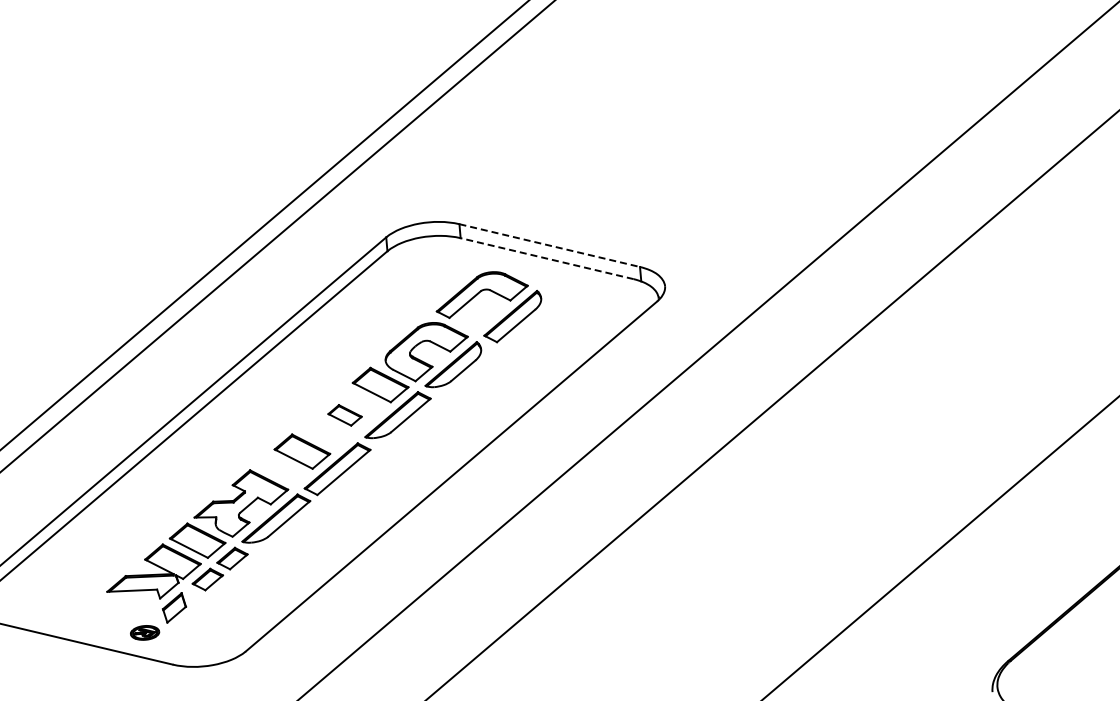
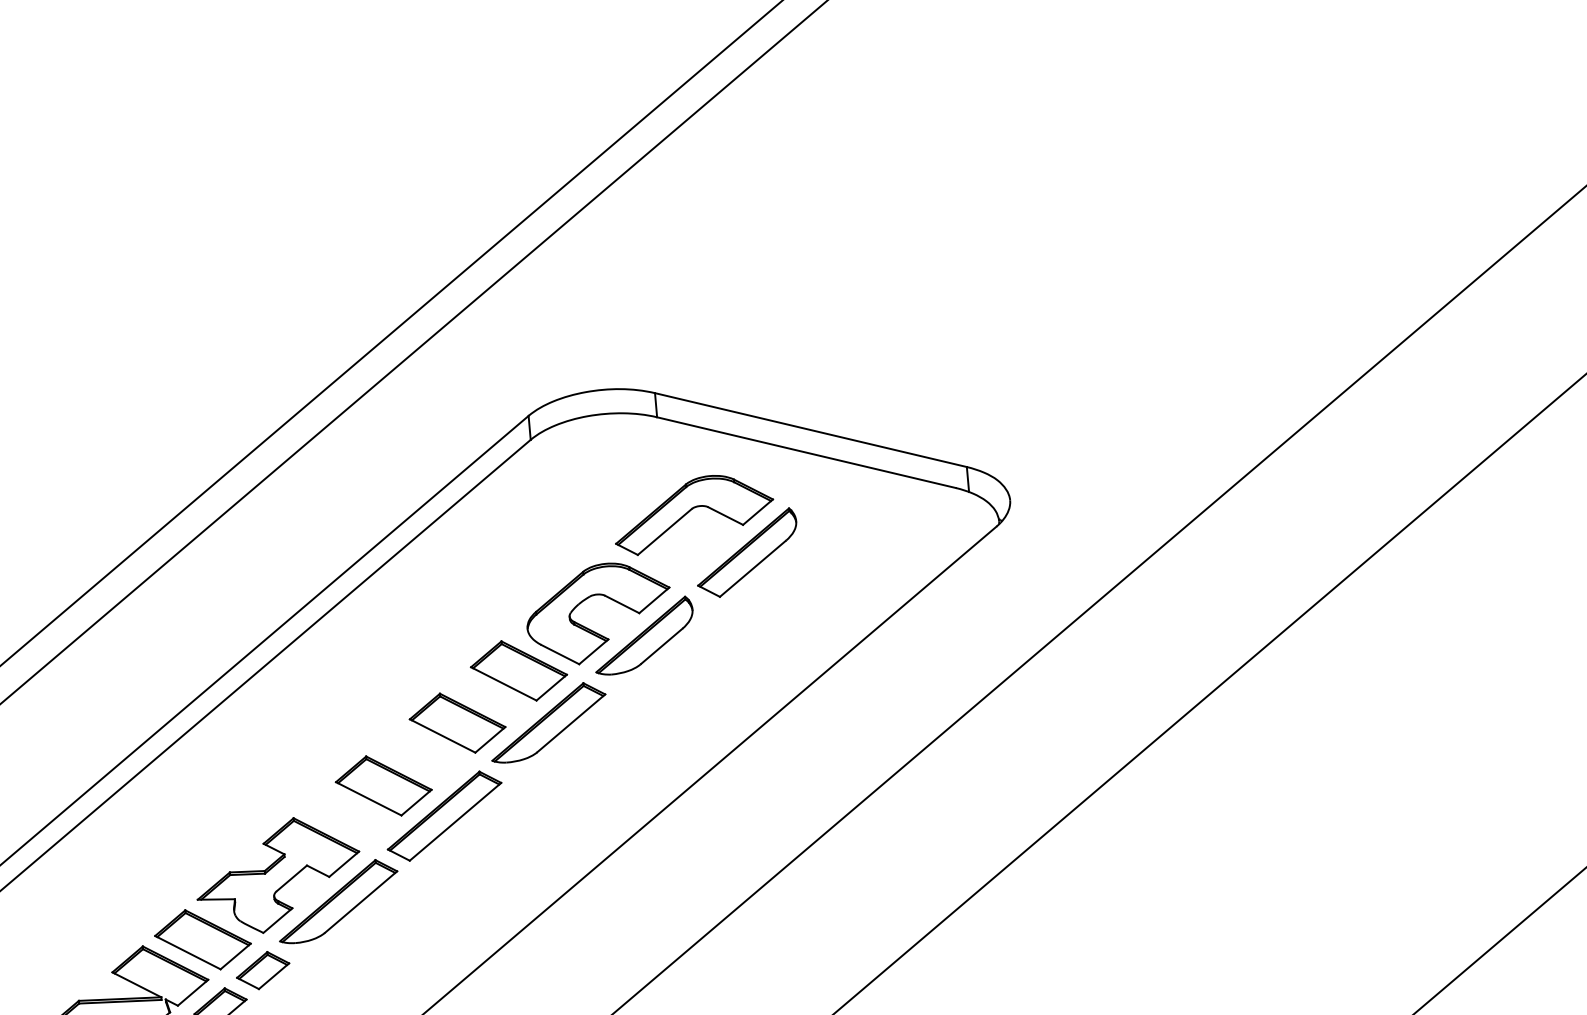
line: (549, 245) -> (810, 429), dashed -> solid
line: (547, 258) -> (807, 452), dashed -> solid
part: (344, 415) -> (456, 723), size x1.67

